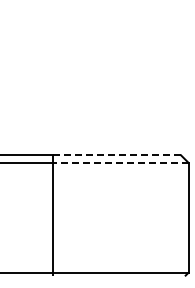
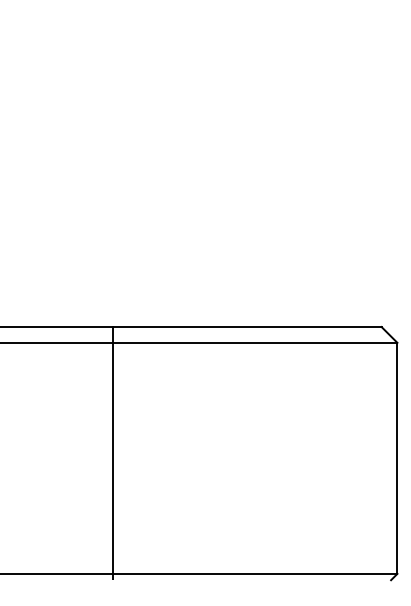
line: (117, 155) -> (247, 327), dashed -> solid
line: (121, 162) -> (256, 341), dashed -> solid

